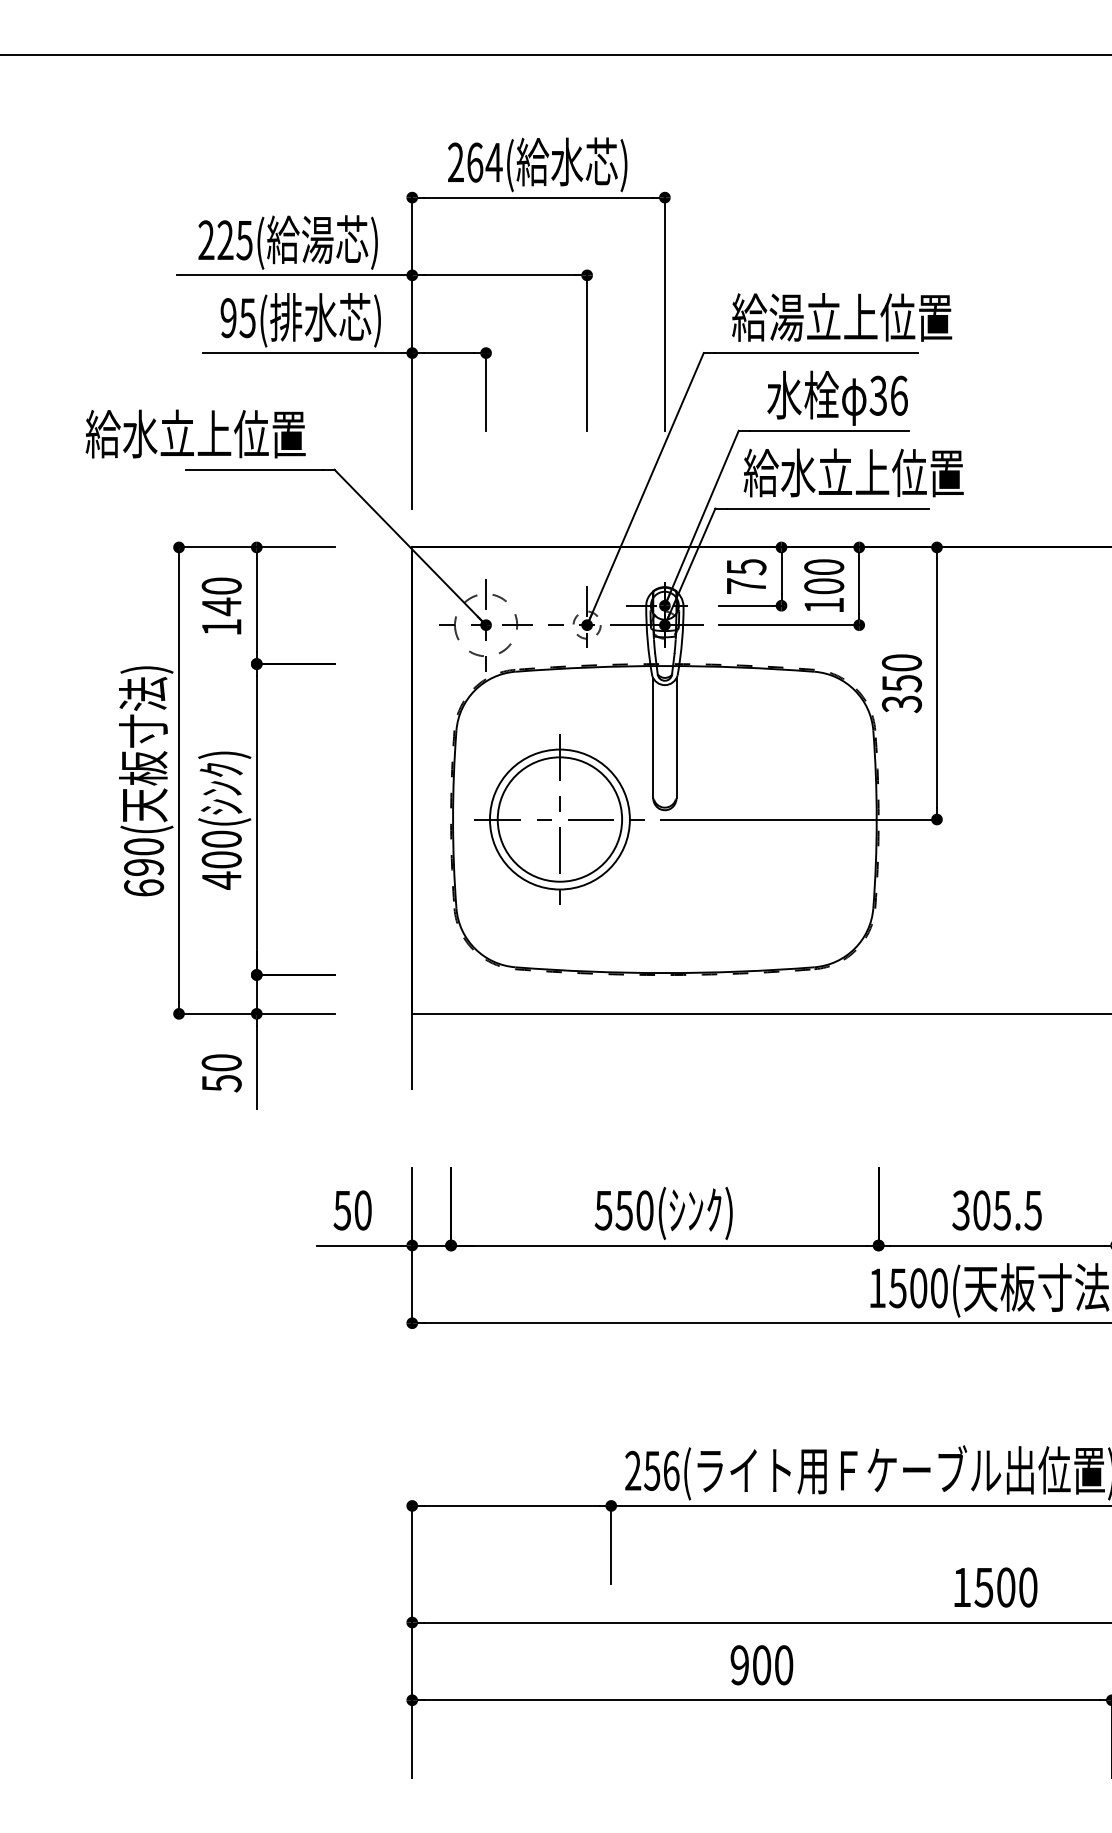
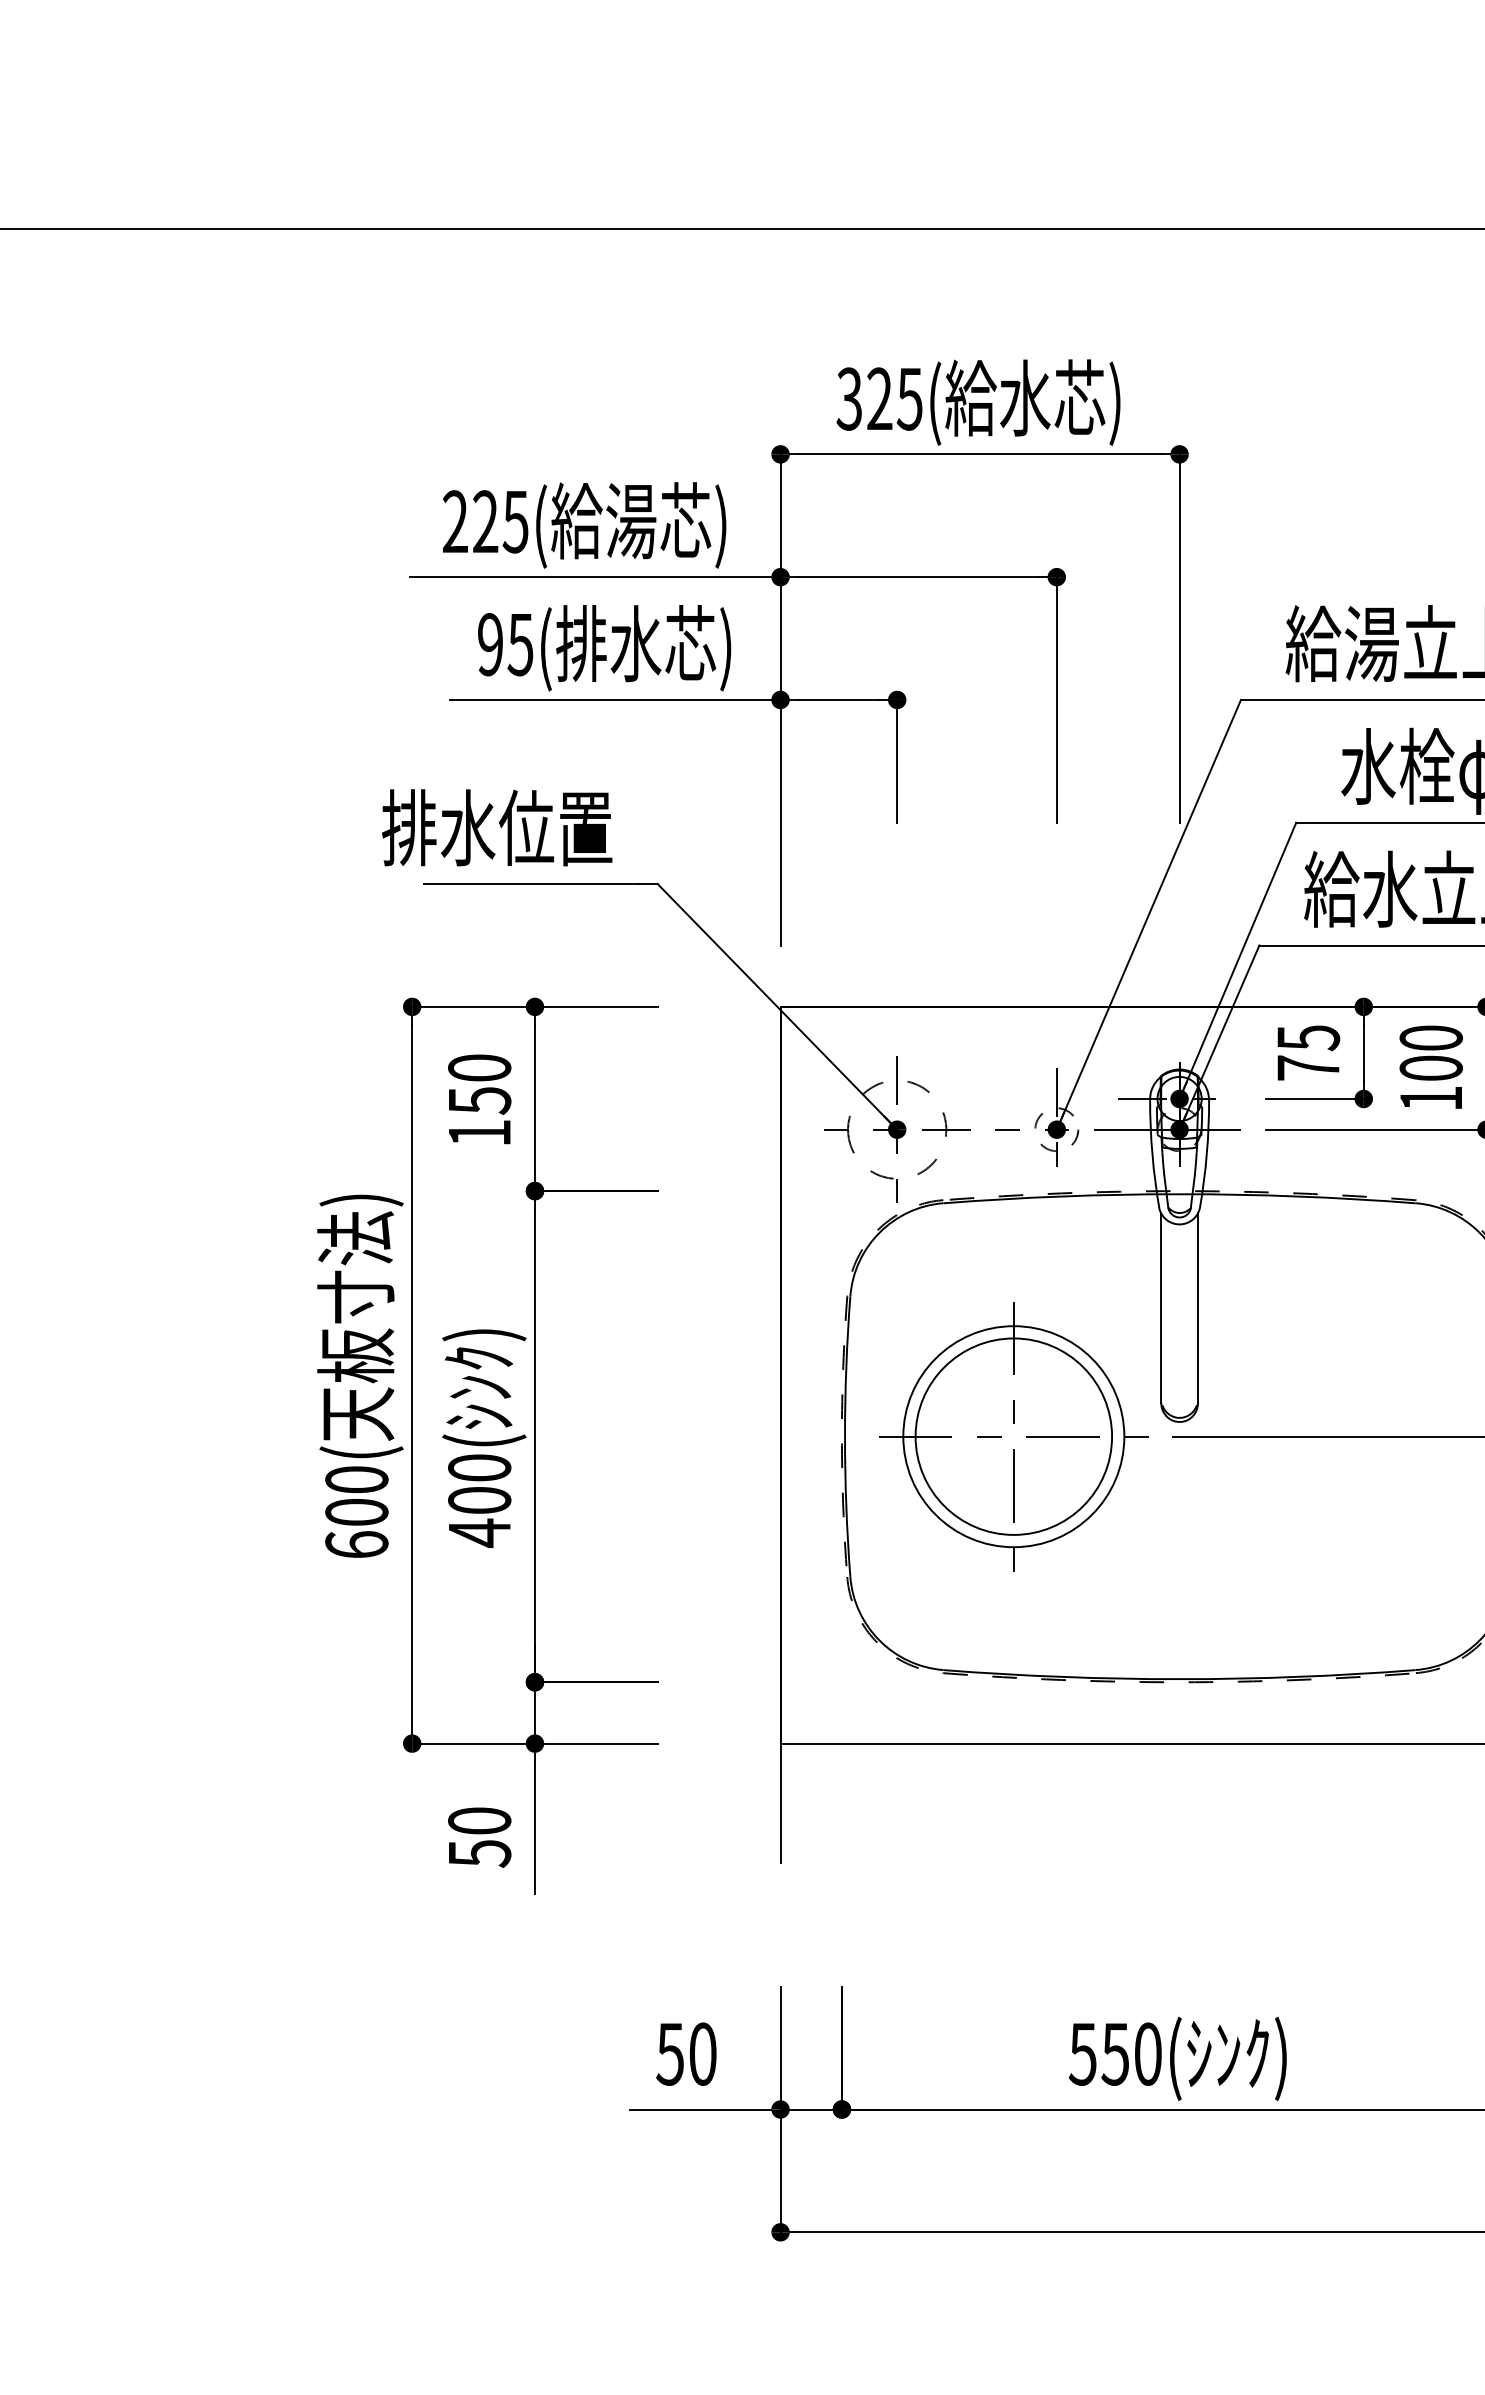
text: (474, 162) -> (878, 398), 264( -> 325(
text: (158, 433) -> (379, 826), 給水立上位置 -> 排水位置
text: (221, 606) -> (479, 1100), 140 -> 150
text: (144, 867) -> (357, 1512), 690( -> 600(

